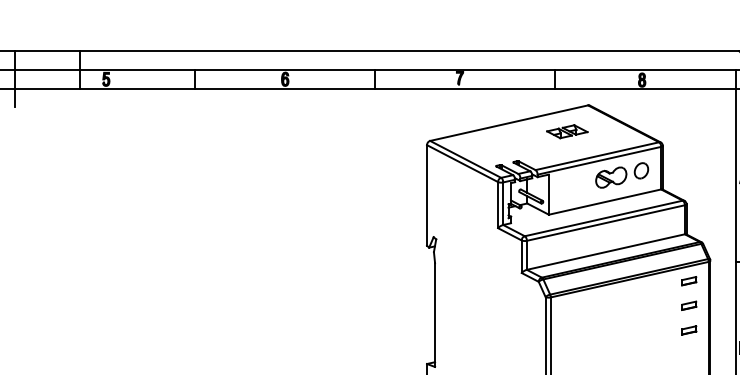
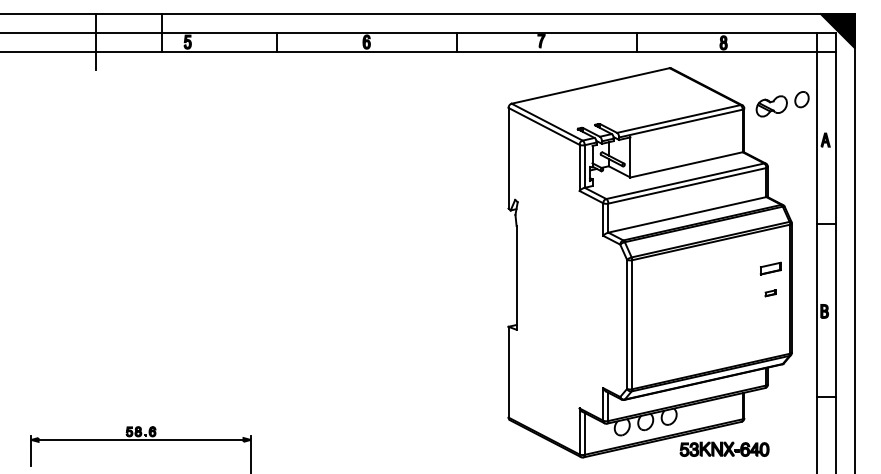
part: (566, 131) -> (648, 94), removed
part: (621, 175) -> (782, 104), moved
part: (688, 280) -> (770, 243), removed
part: (688, 305) -> (770, 268), size x1.4
part: (688, 330) -> (770, 293), size x0.7

